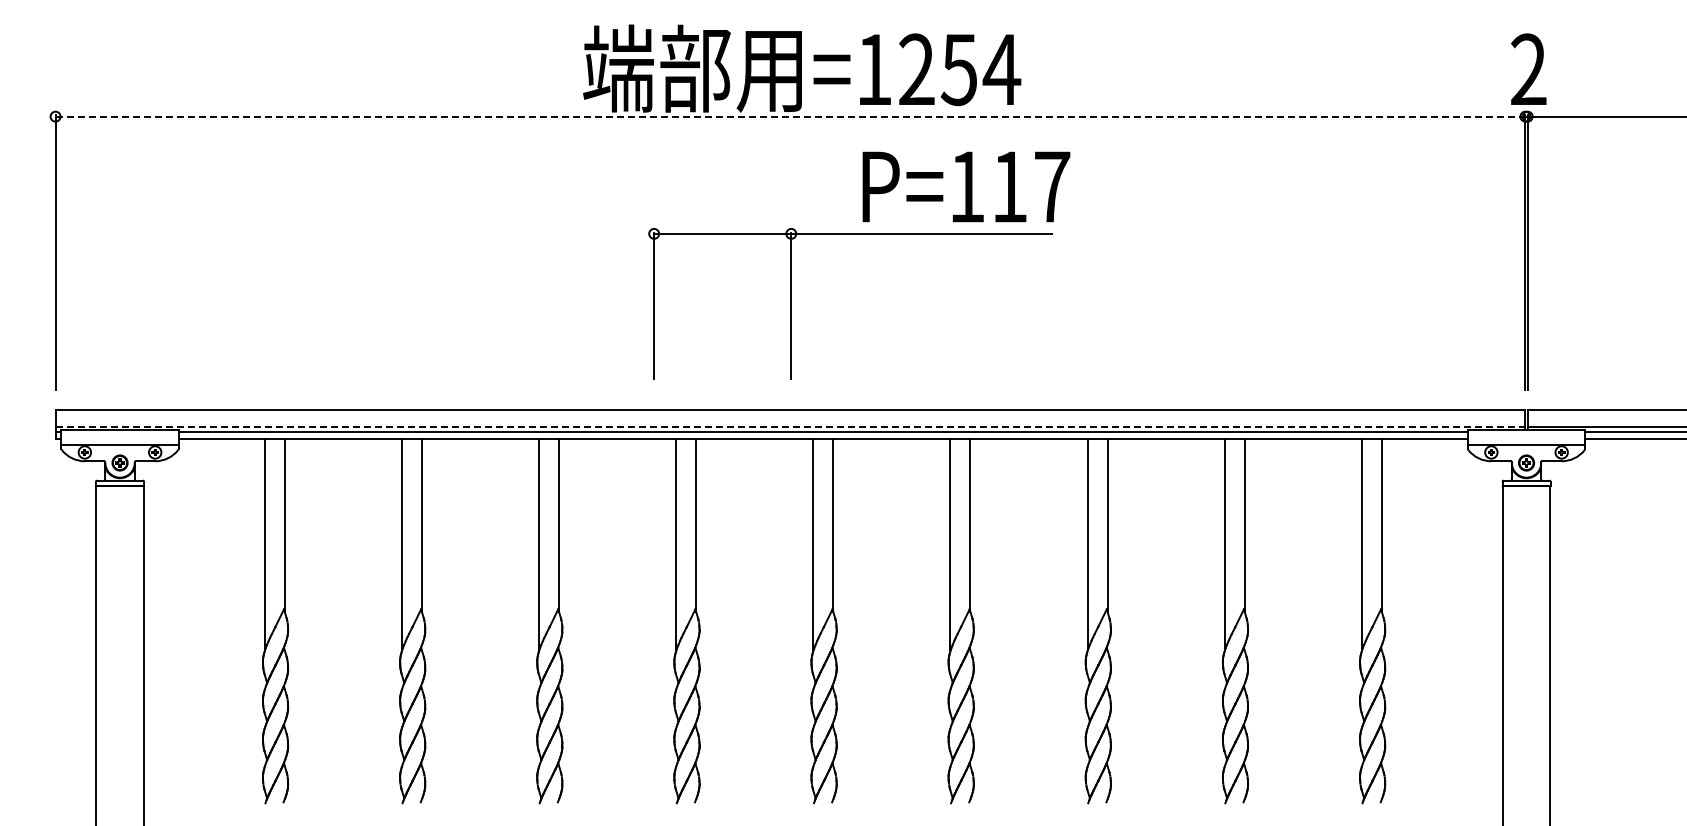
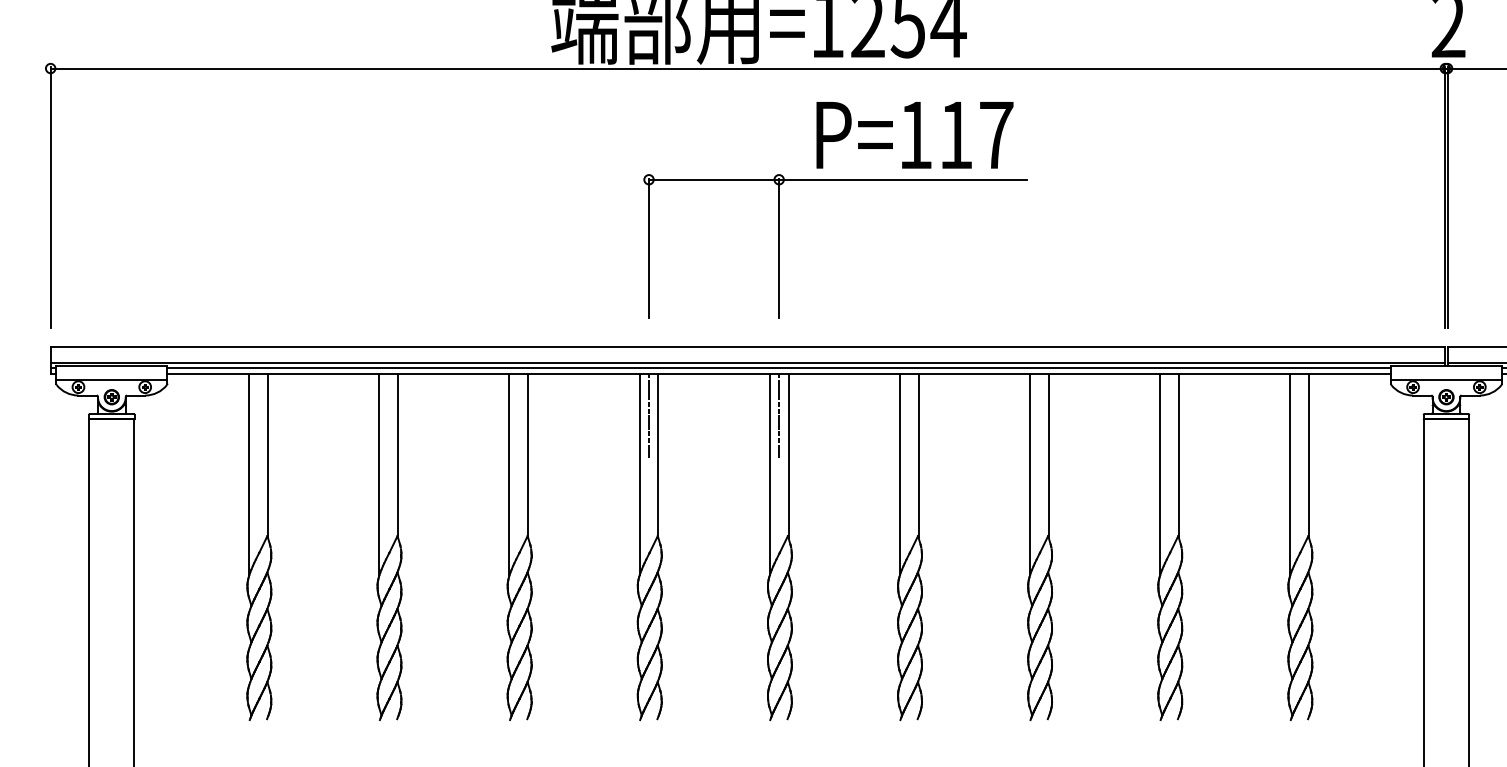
line: (790, 116) -> (748, 68), dashed -> solid
part: (791, 303) -> (779, 245), moved
line: (790, 427) -> (748, 363), dashed -> solid
line: (686, 482) -> (649, 415), added
line: (823, 482) -> (779, 415), added

